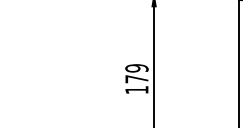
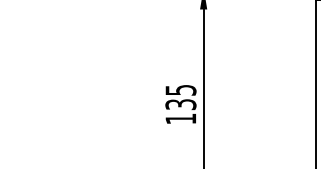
text: (136, 73) -> (180, 97), 179 -> 135

